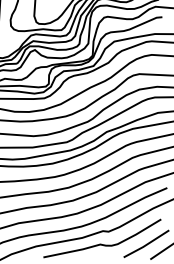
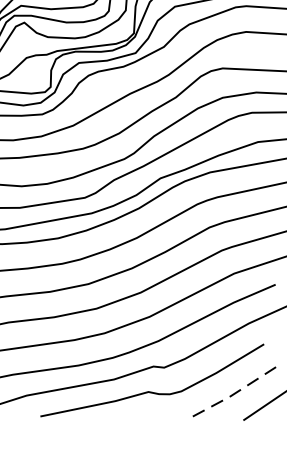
line: (146, 244) -> (236, 391), solid -> dashed

